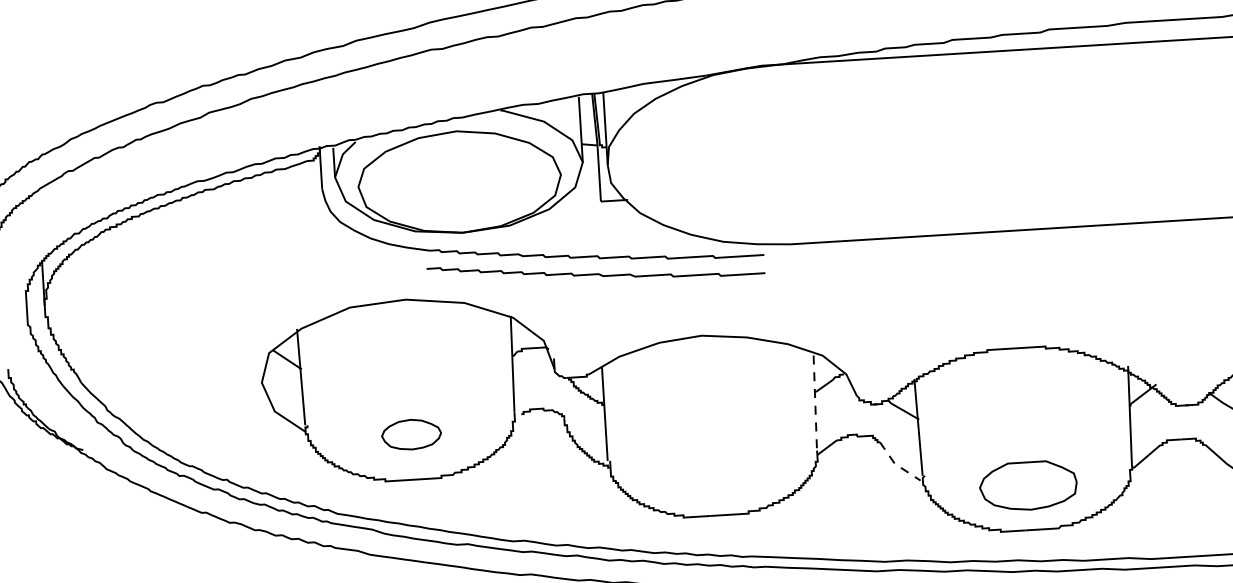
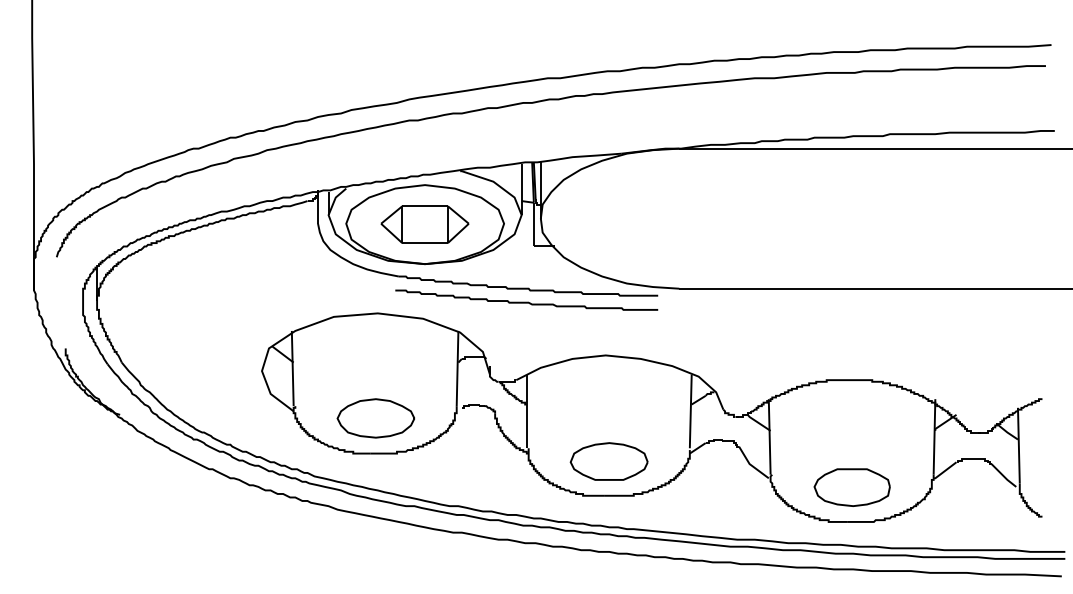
part: (458, 181) -> (424, 224), added
line: (814, 401) -> (690, 411), dashed -> solid
part: (411, 434) -> (375, 418), size x1.67
line: (896, 464) -> (750, 464), dashed -> solid
part: (713, 471) -> (608, 461), added

